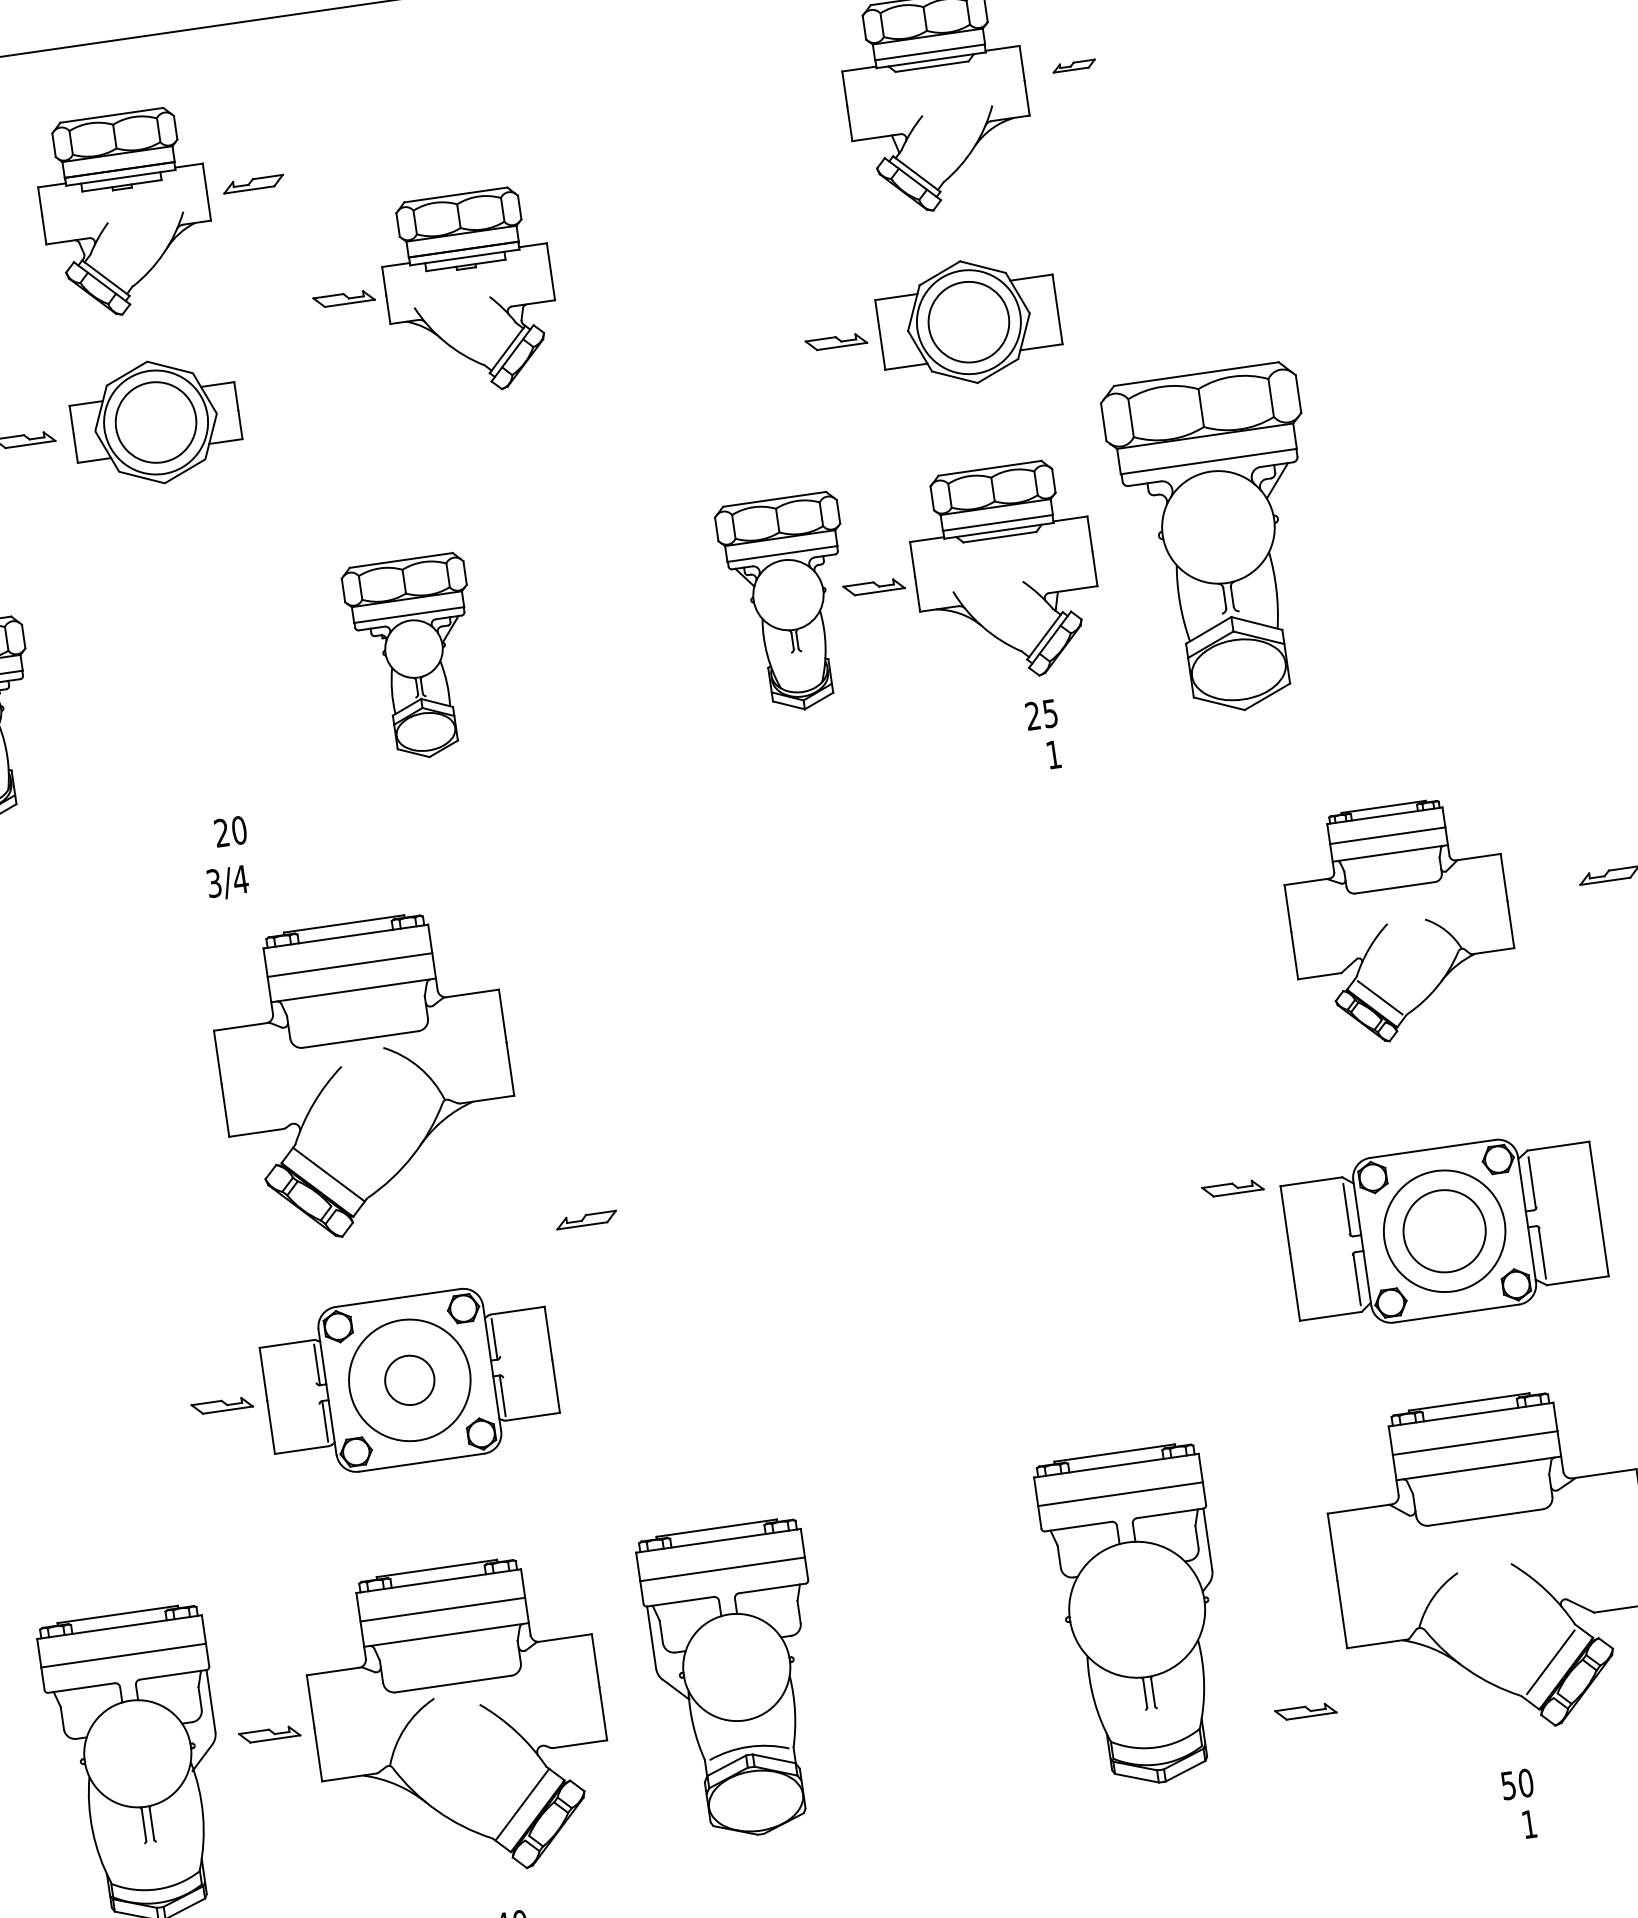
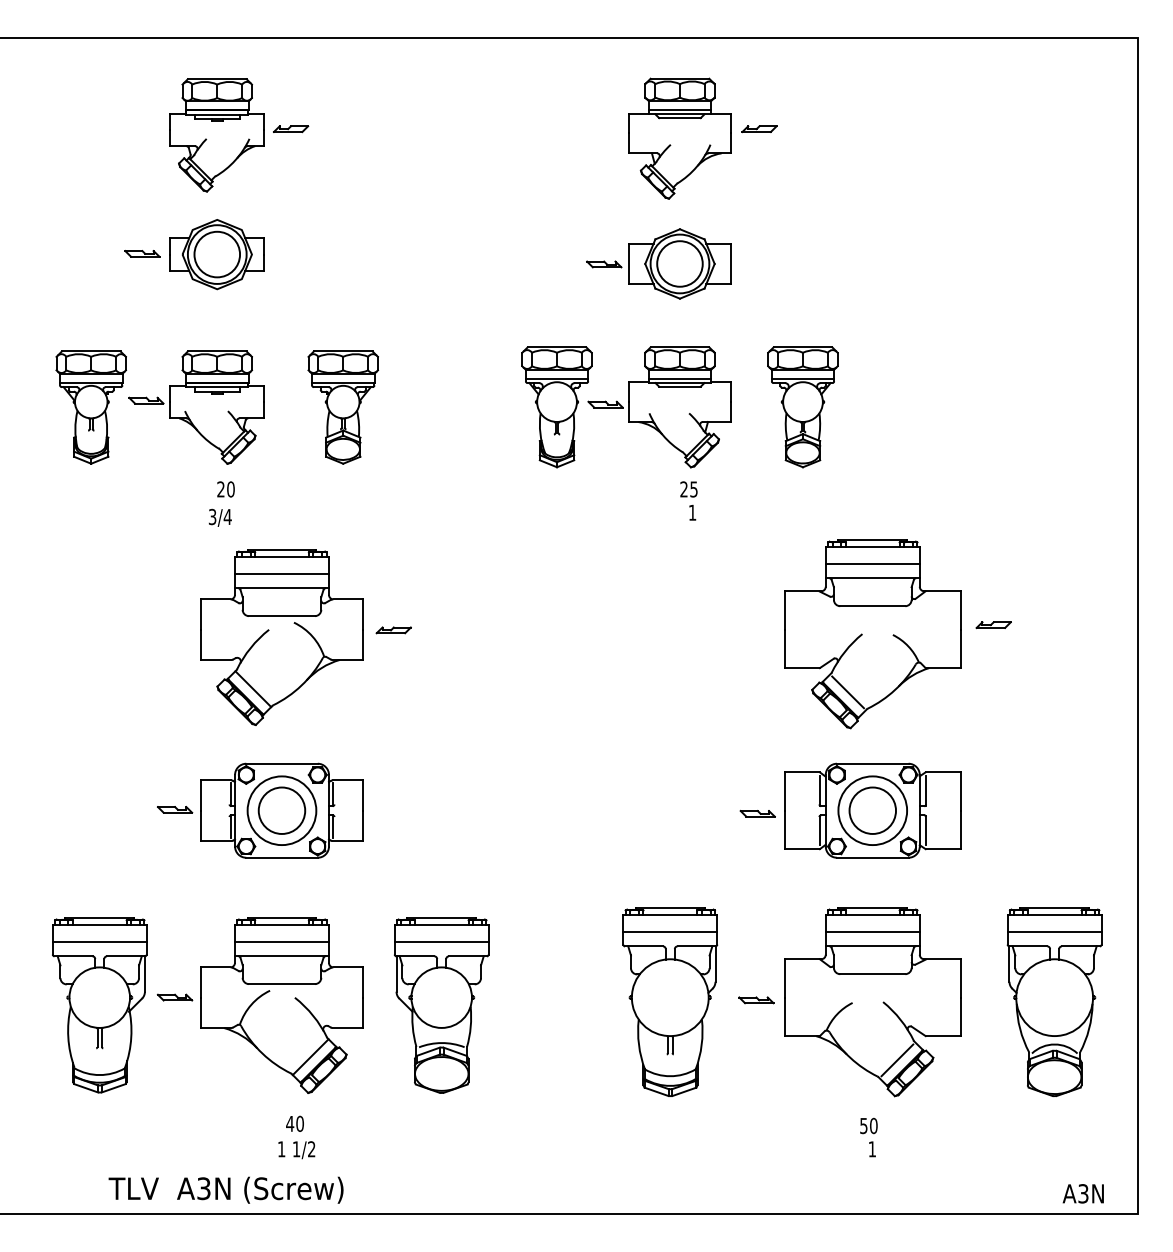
part: (1074, 66) -> (759, 129), size x1.43
part: (433, 298) -> (196, 407), moved
part: (1219, 542) -> (802, 407), size x0.62
part: (1399, 922) -> (872, 634), size x1.43
part: (1232, 1188) -> (757, 813), moved
part: (586, 1220) -> (393, 630), moved
circle: (408, 1380) -> (281, 810), size x1.67
part: (1306, 1712) -> (756, 1000), moved

